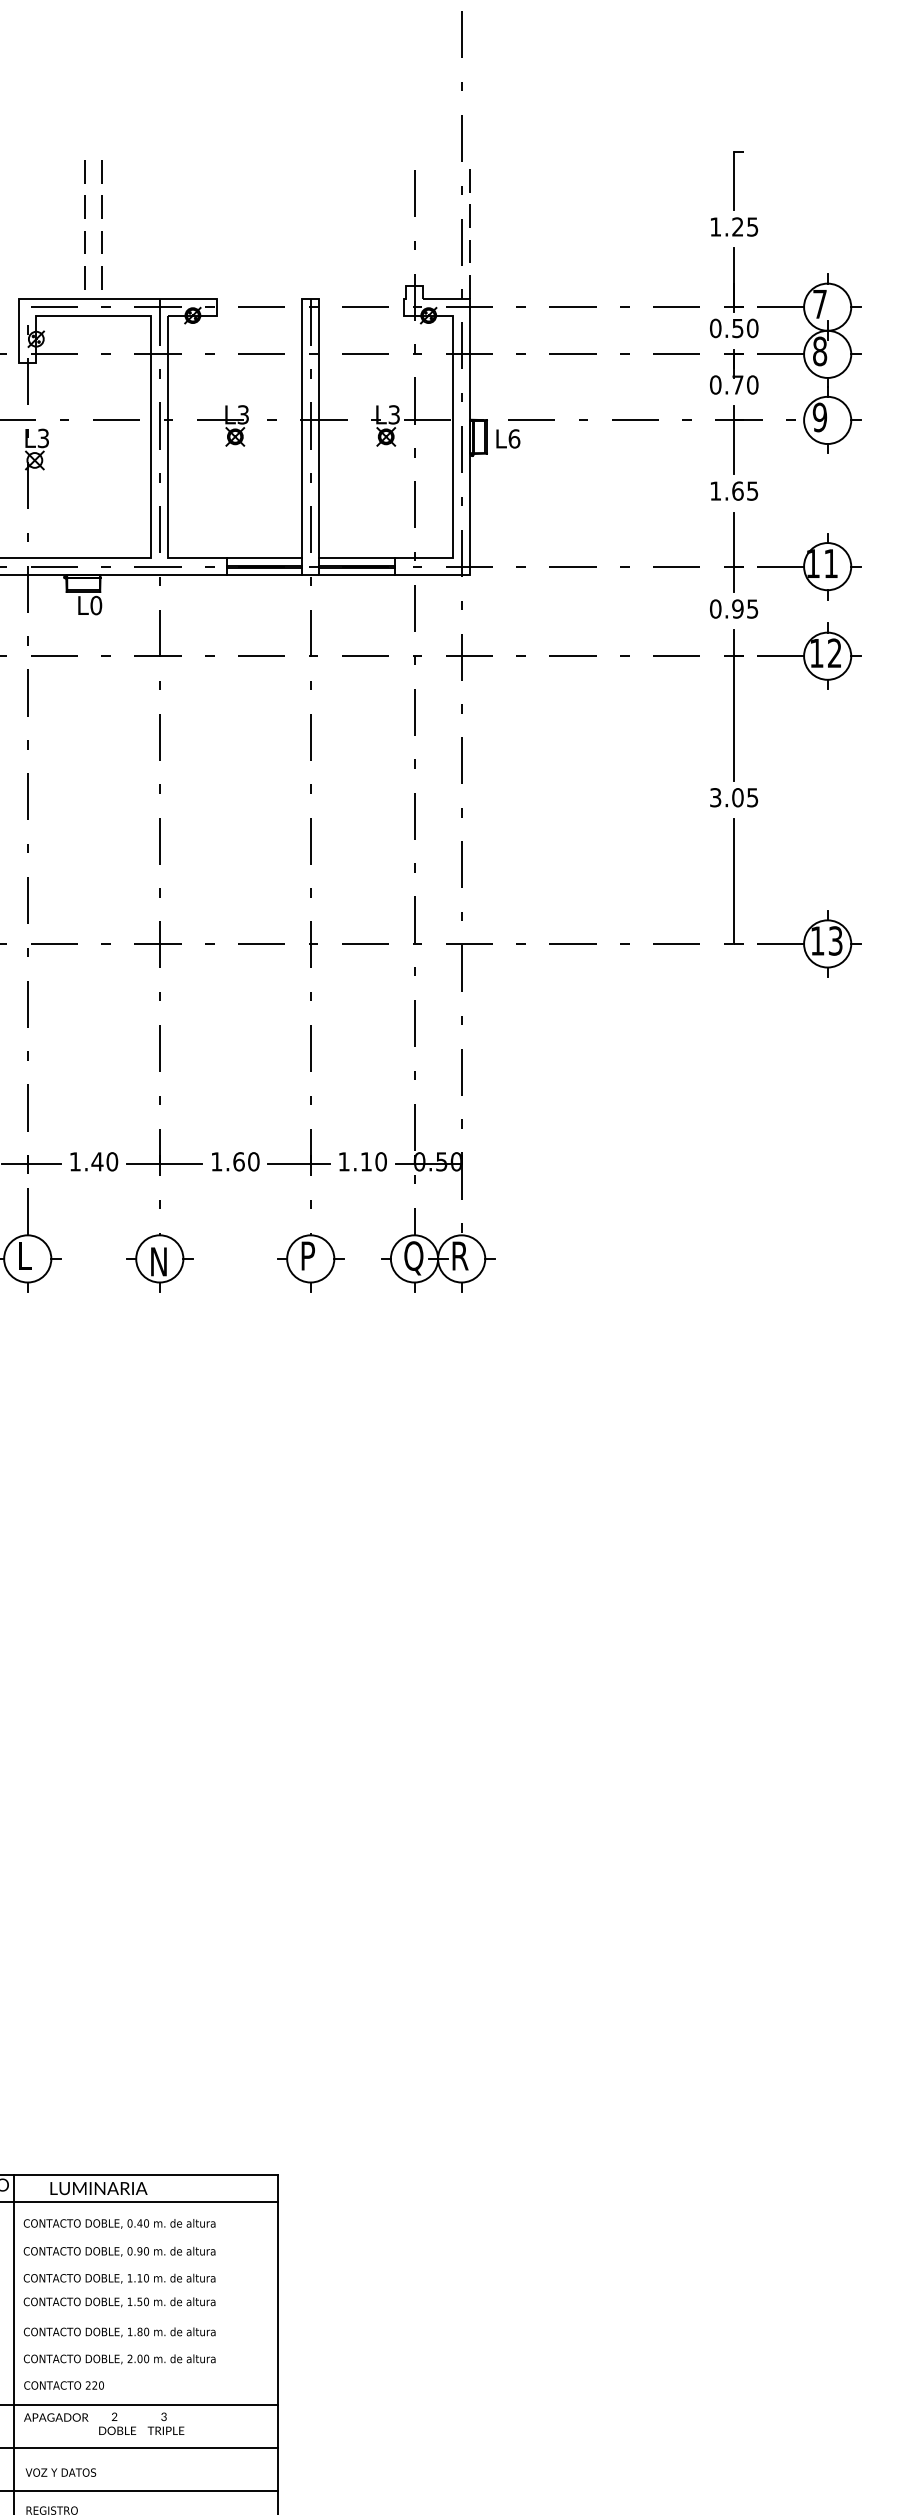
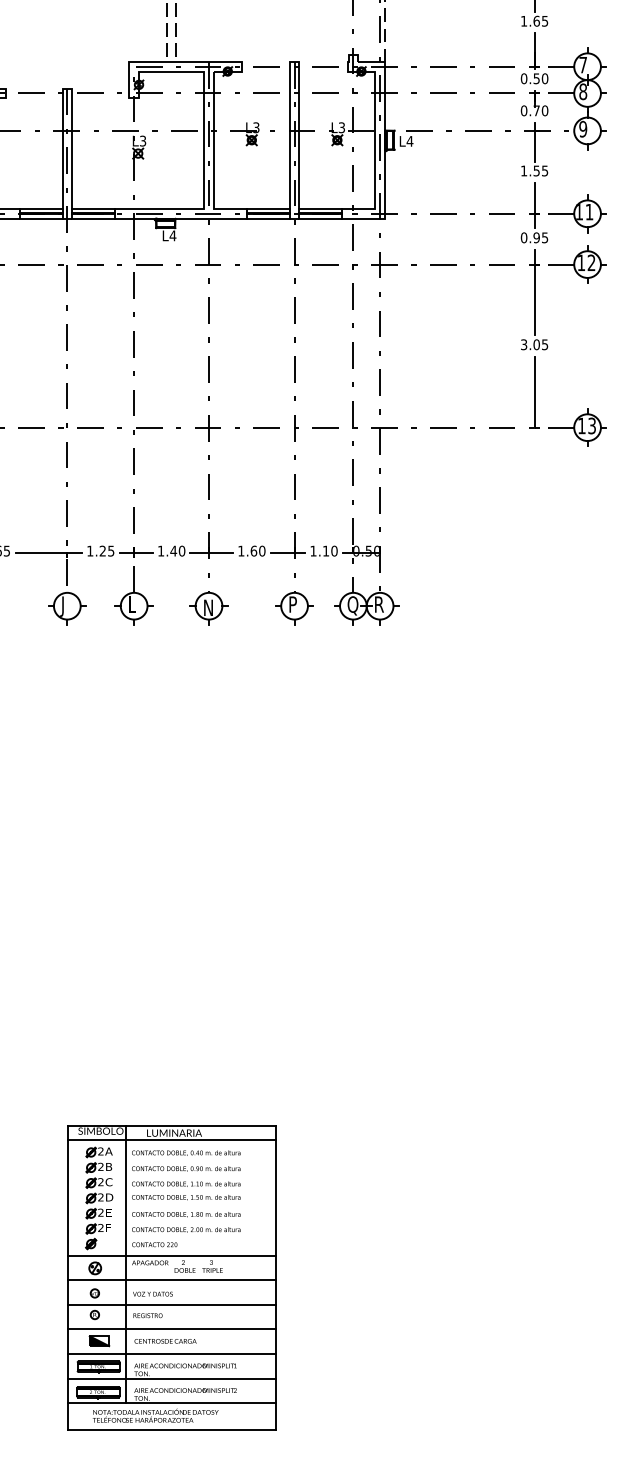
text: (737, 225) -> (536, 20), 1.25 -> 1.65
text: (513, 439) -> (409, 141), L6 -> L4
text: (737, 490) -> (536, 170), 1.65 -> 1.55
text: (95, 604) -> (172, 235), L0 -> L4

